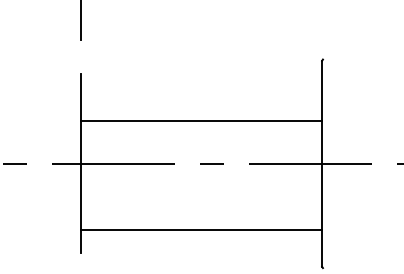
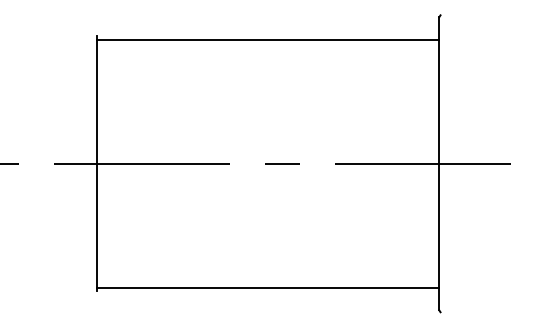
line: (201, 120) -> (267, 39), moved
line: (201, 229) -> (267, 287), moved

